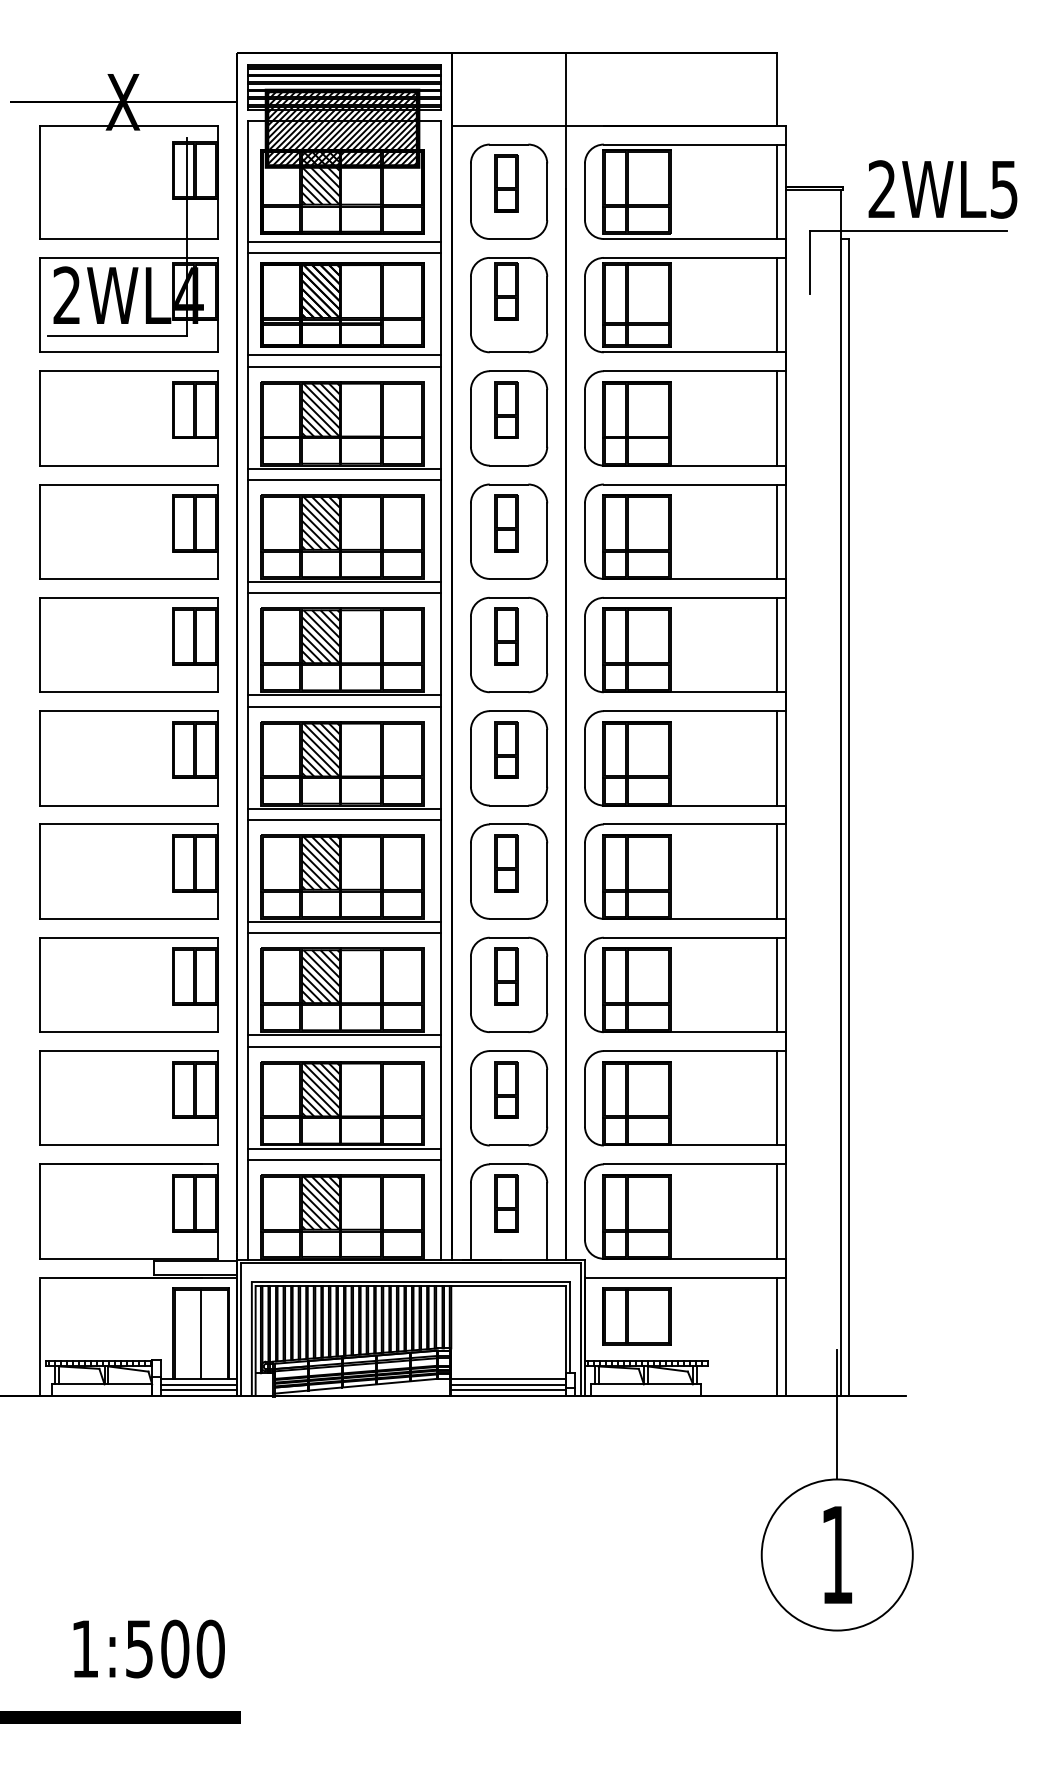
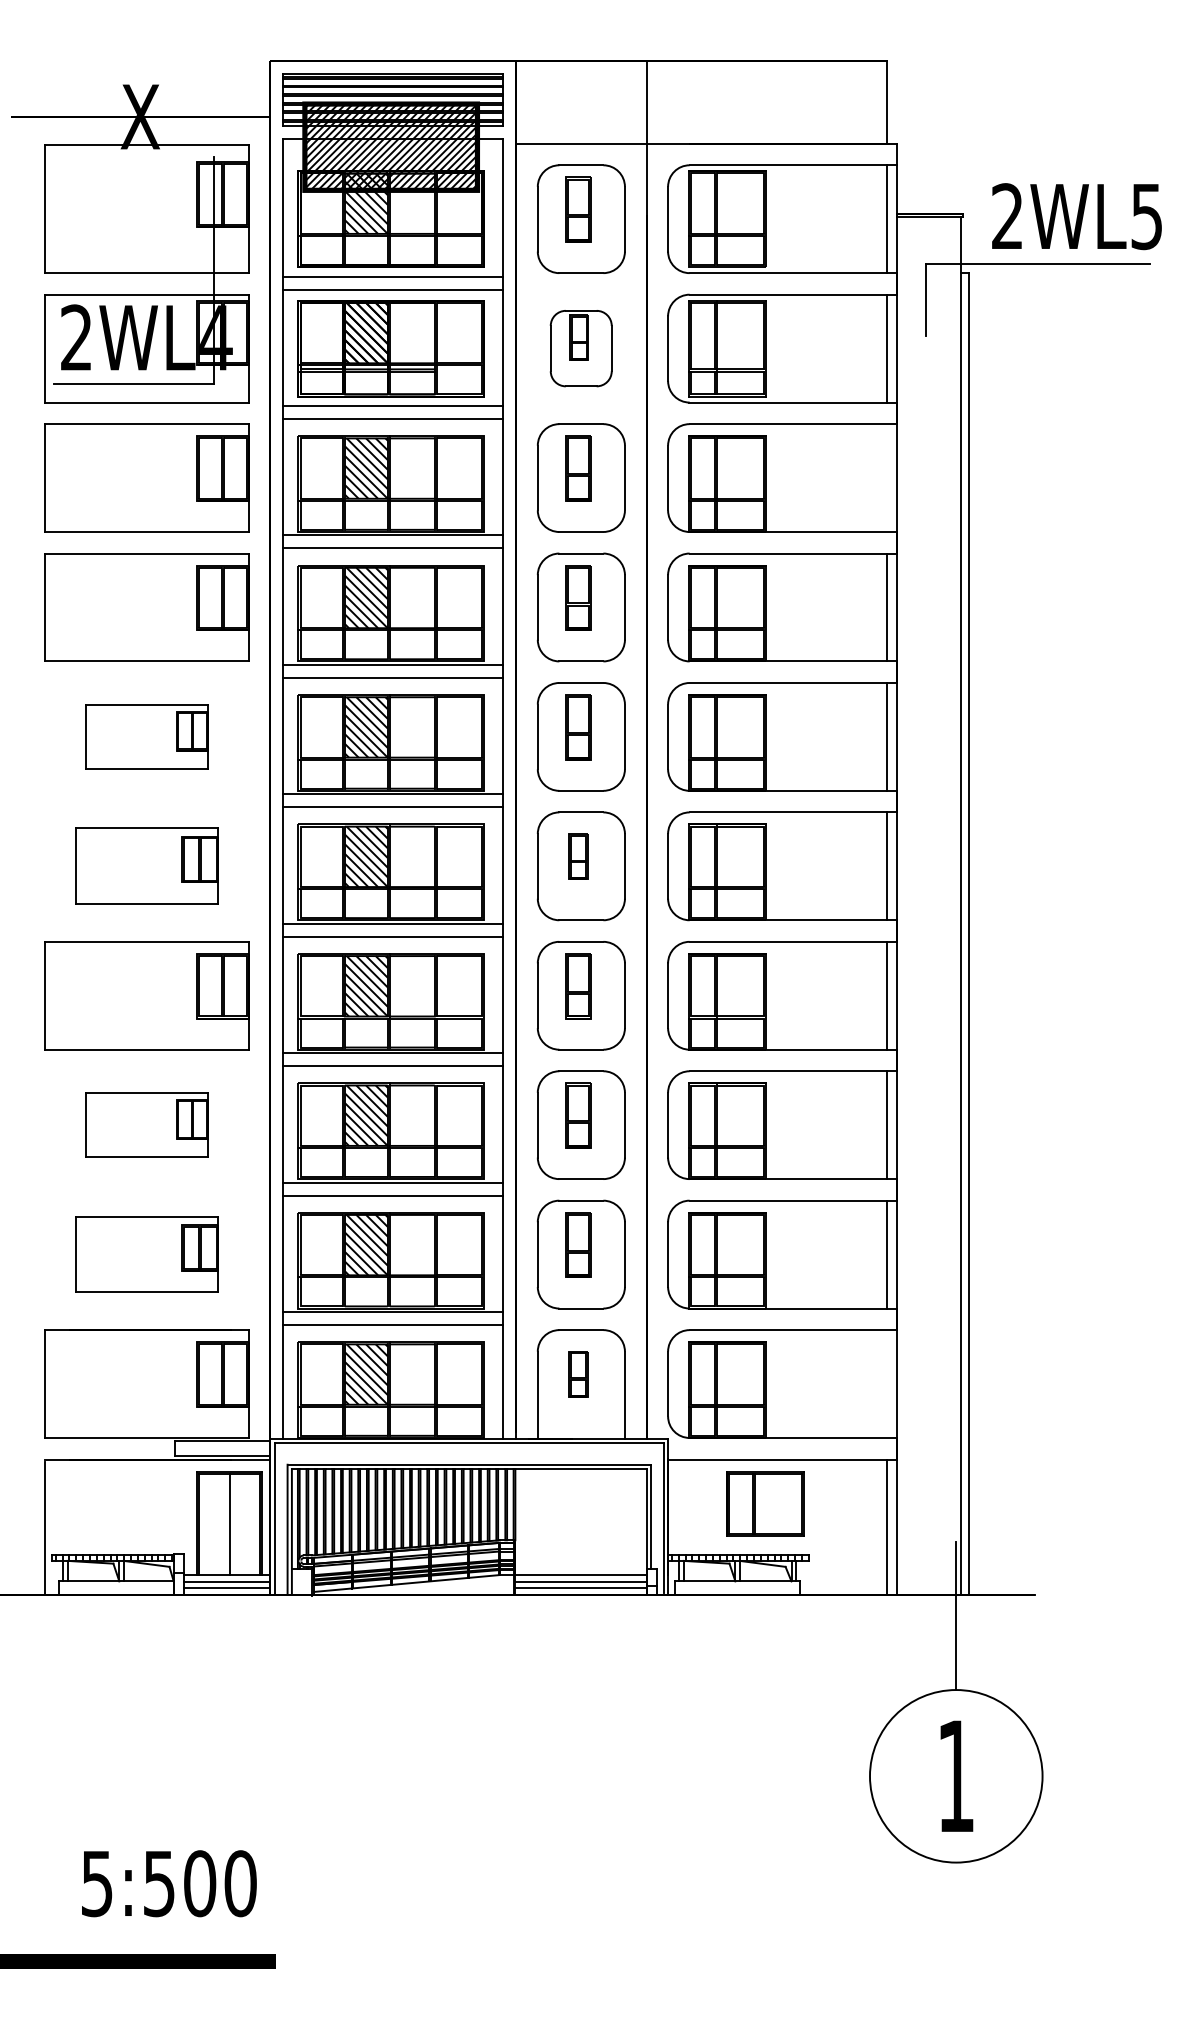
part: (508, 304) -> (580, 348), size x0.7
line: (777, 418) -> (887, 478), removed
part: (128, 644) -> (146, 736), size x0.6
part: (506, 749) -> (578, 856), size x0.7
part: (128, 757) -> (146, 865), size x0.7
part: (128, 984) -> (146, 1124), size x0.6
part: (128, 1098) -> (146, 1254), size x0.7
part: (506, 1203) -> (578, 1374), size x0.7
line: (777, 1211) -> (887, 1383), removed
part: (637, 1316) -> (765, 1503), moved
text: (85, 1649) -> (97, 1884), 1:500 -> 5:500

